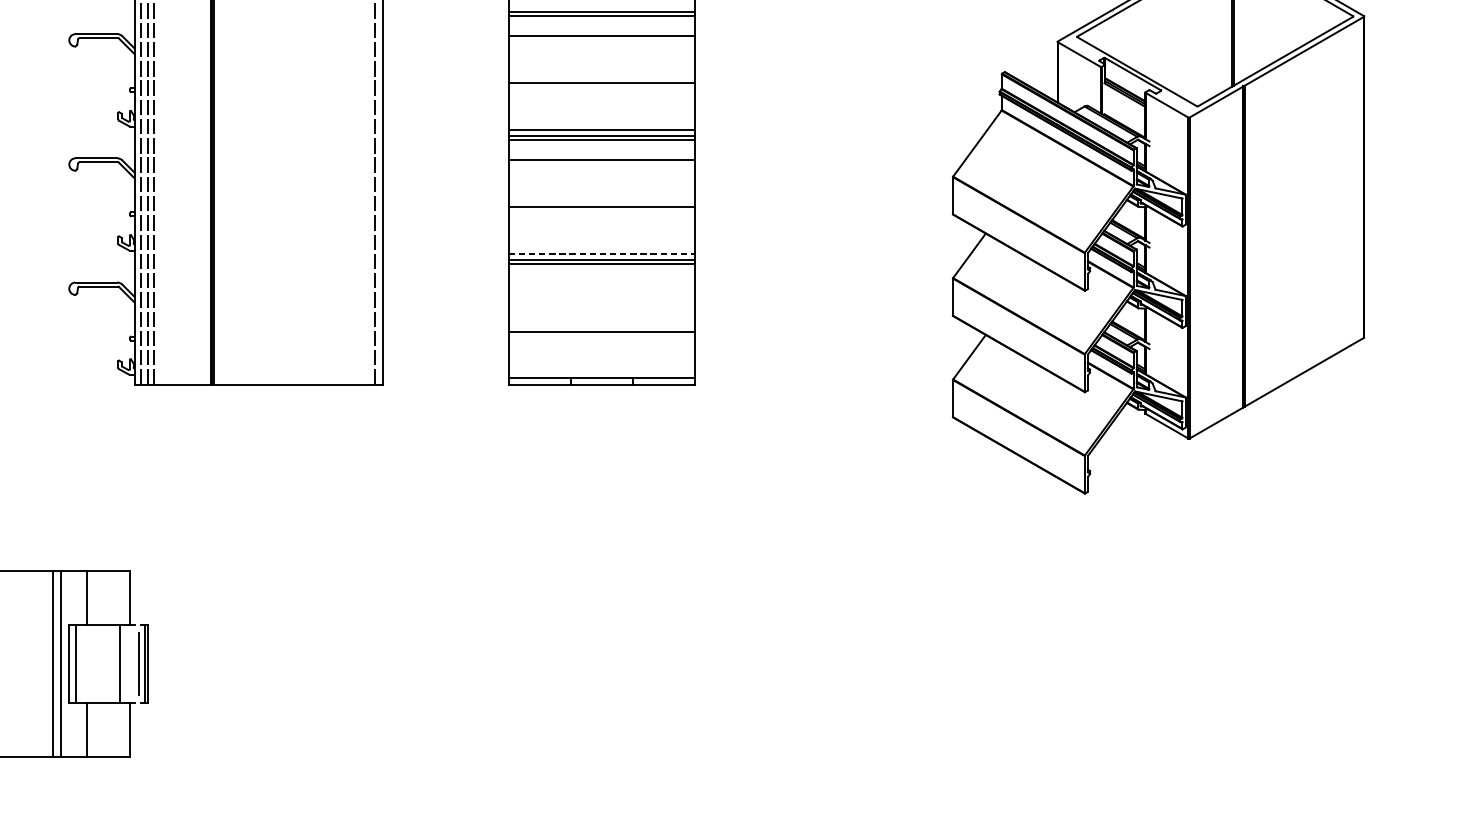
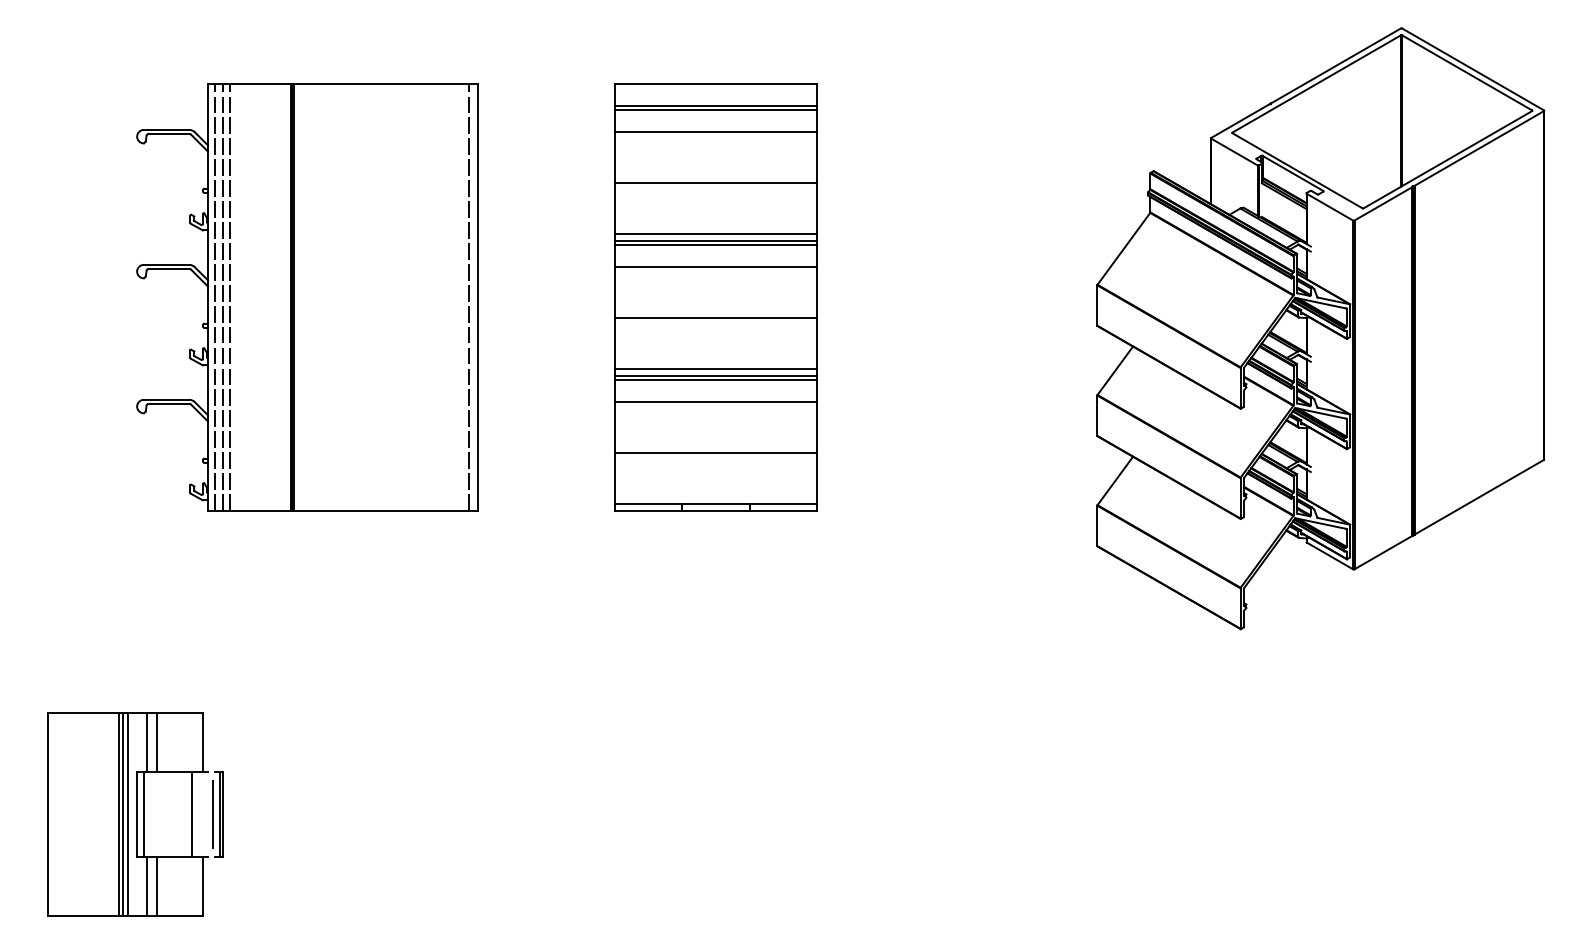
line: (602, 253) -> (716, 368), dashed -> solid
line: (601, 285) -> (715, 402), added
line: (78, 597) -> (147, 742), added
line: (55, 664) -> (122, 814), added
line: (78, 729) -> (147, 885), added

